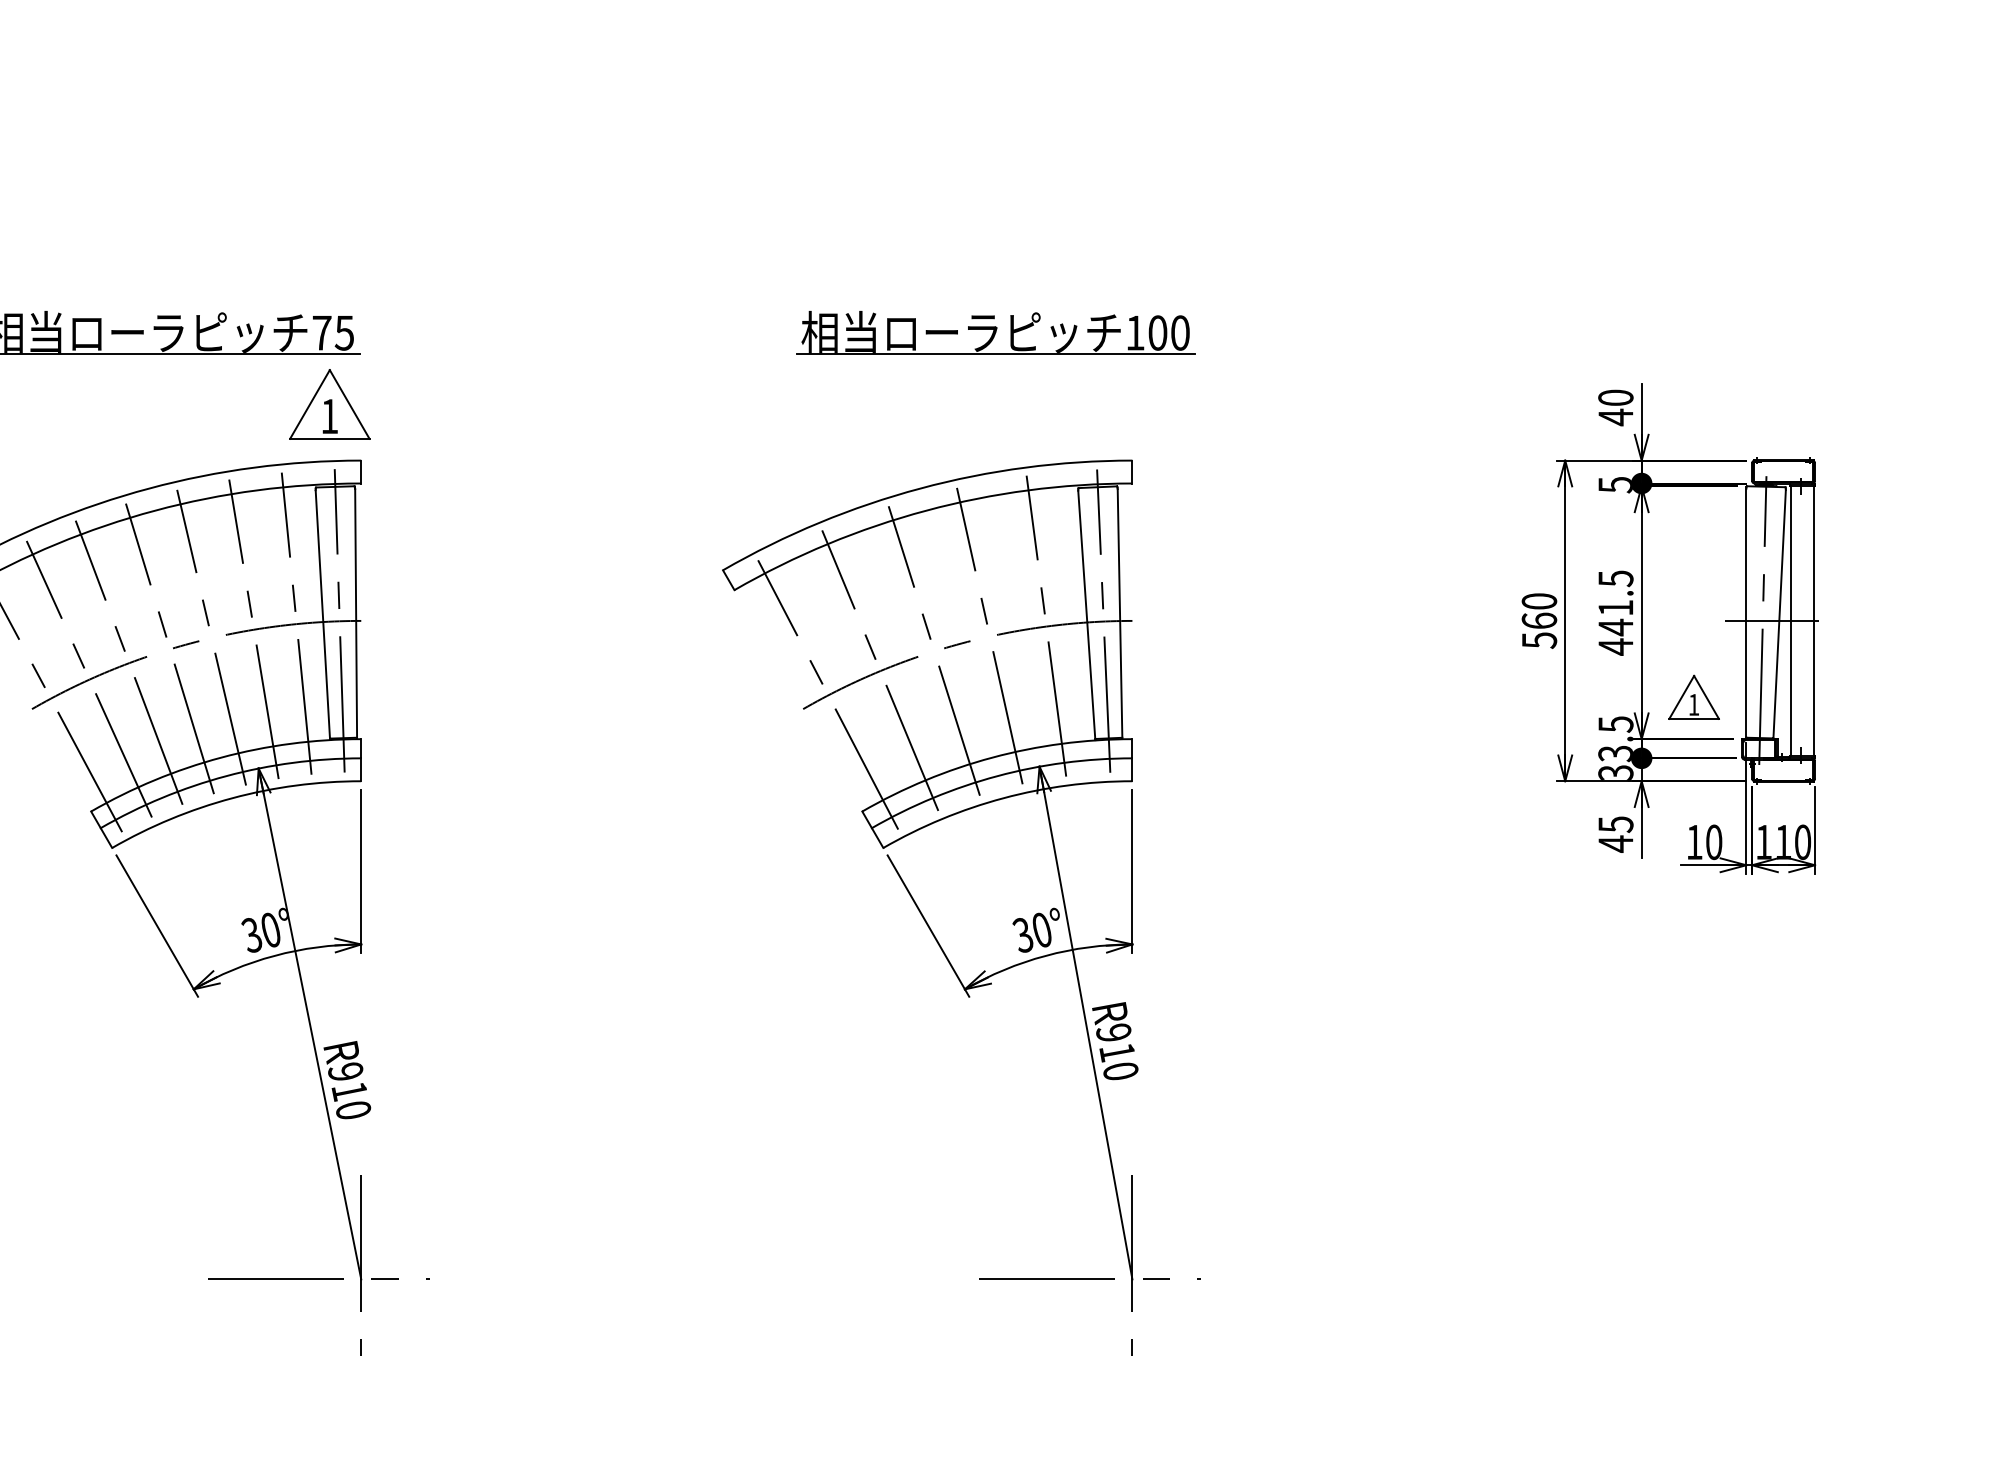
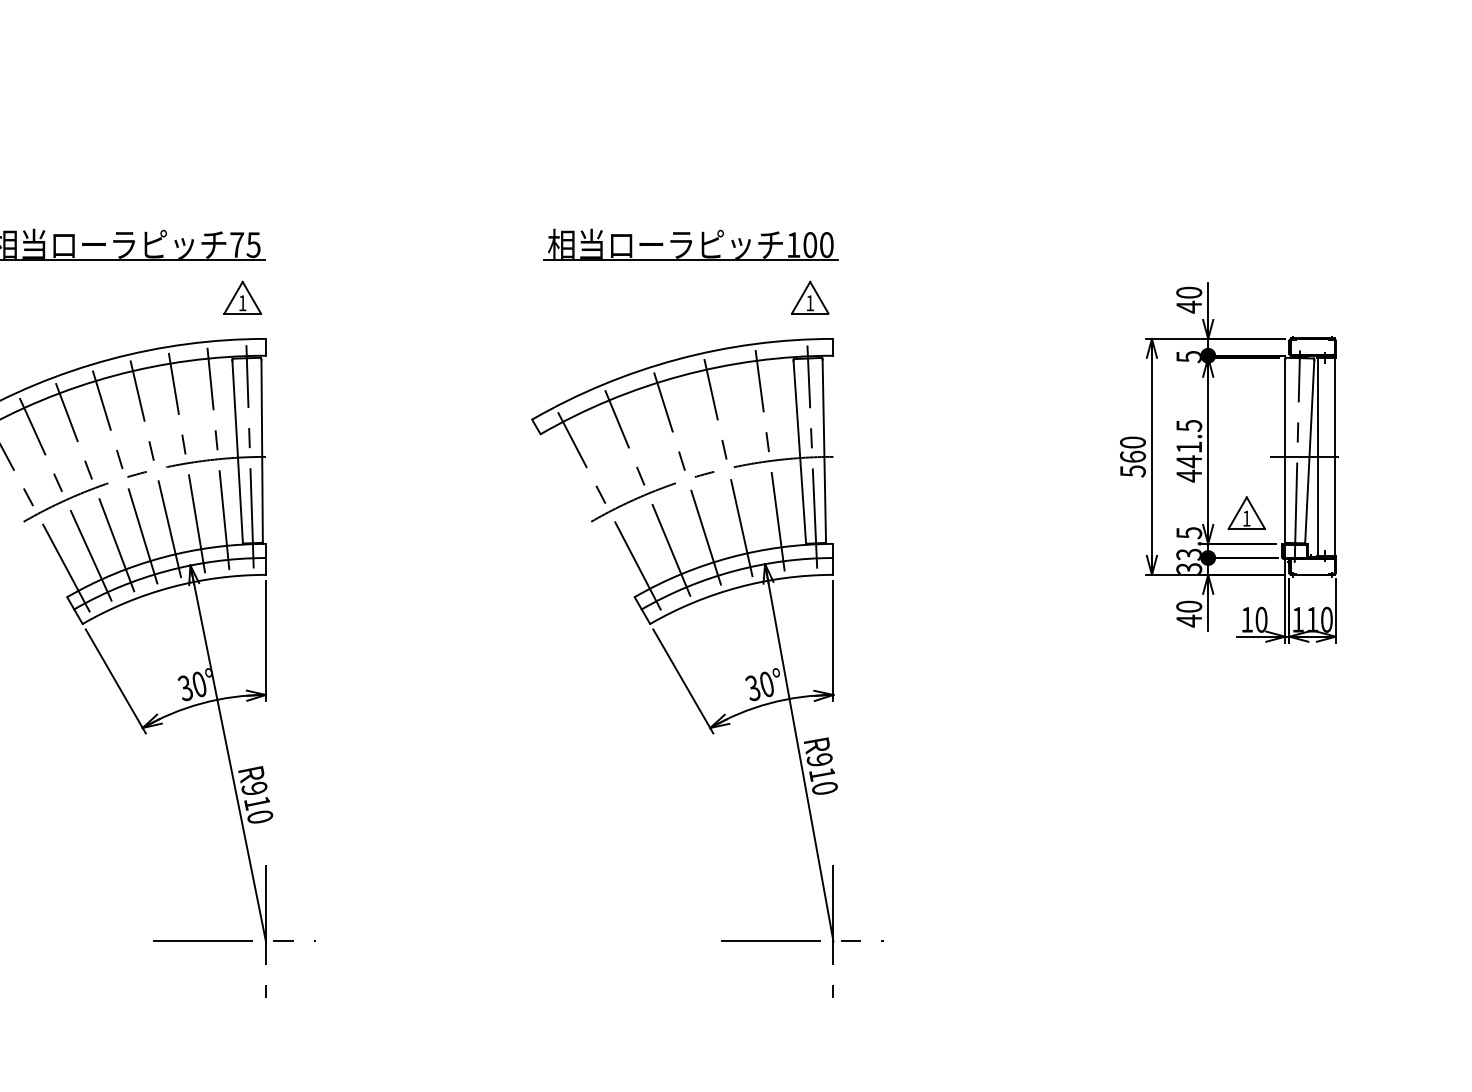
part: (995, 332) -> (690, 244), moved
part: (329, 404) -> (242, 297), size x0.62
part: (1100, 404) -> (809, 297), added
text: (1615, 824) -> (1188, 606), 45 -> 40

